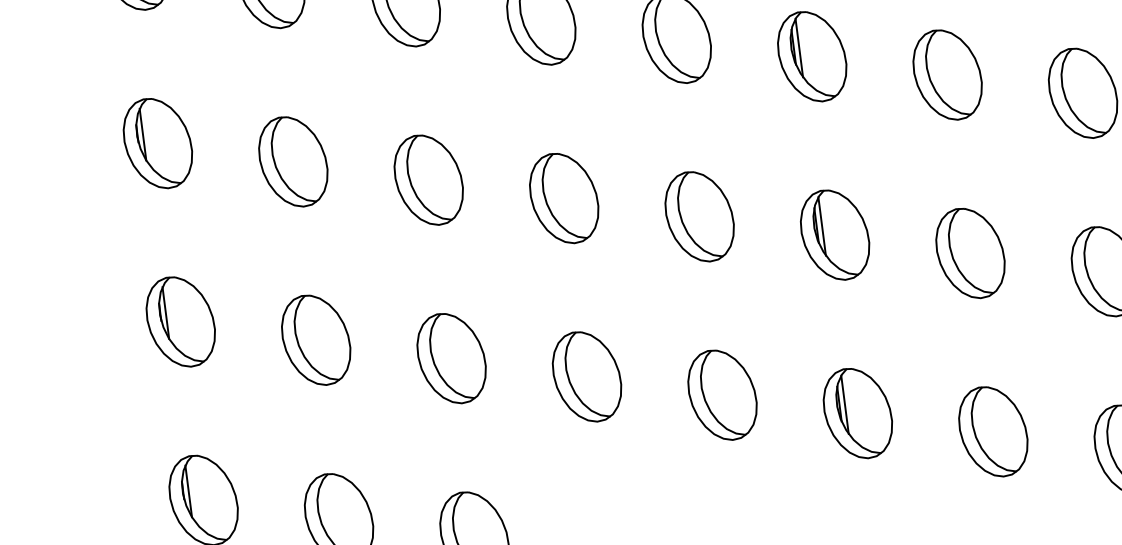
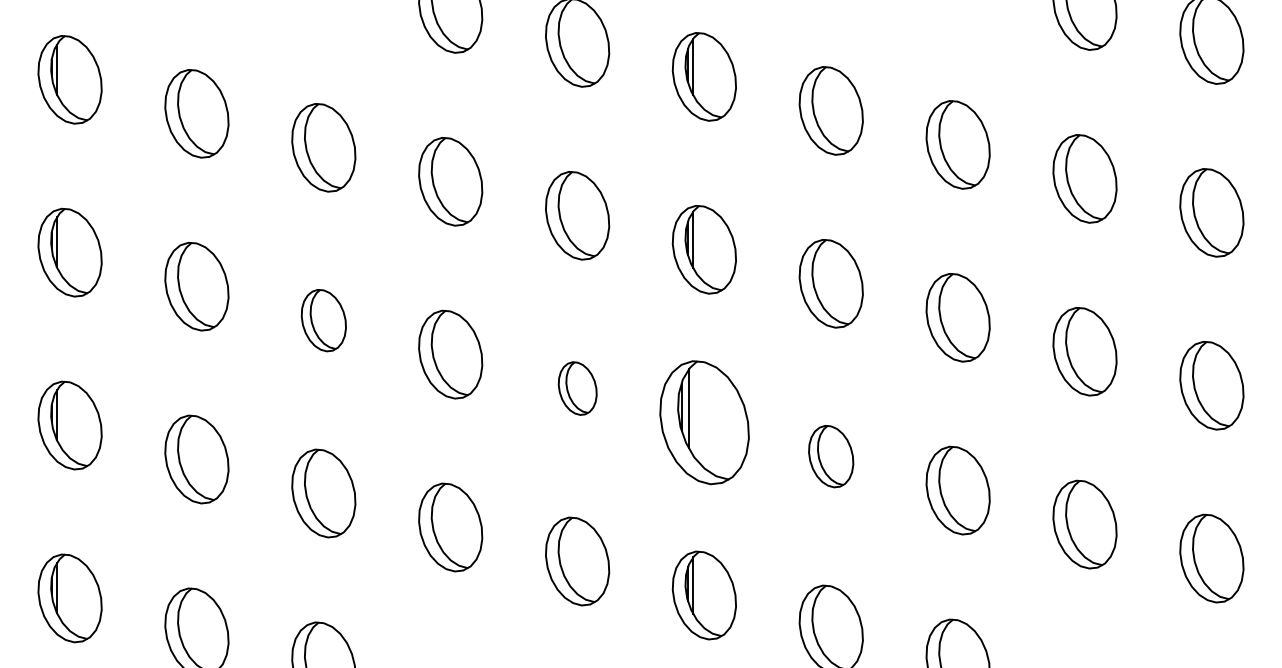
part: (428, 180) -> (323, 320), size x0.7
part: (699, 216) -> (577, 388), size x0.6
part: (834, 235) -> (703, 422), size x1.4
part: (969, 253) -> (830, 456), size x0.7

